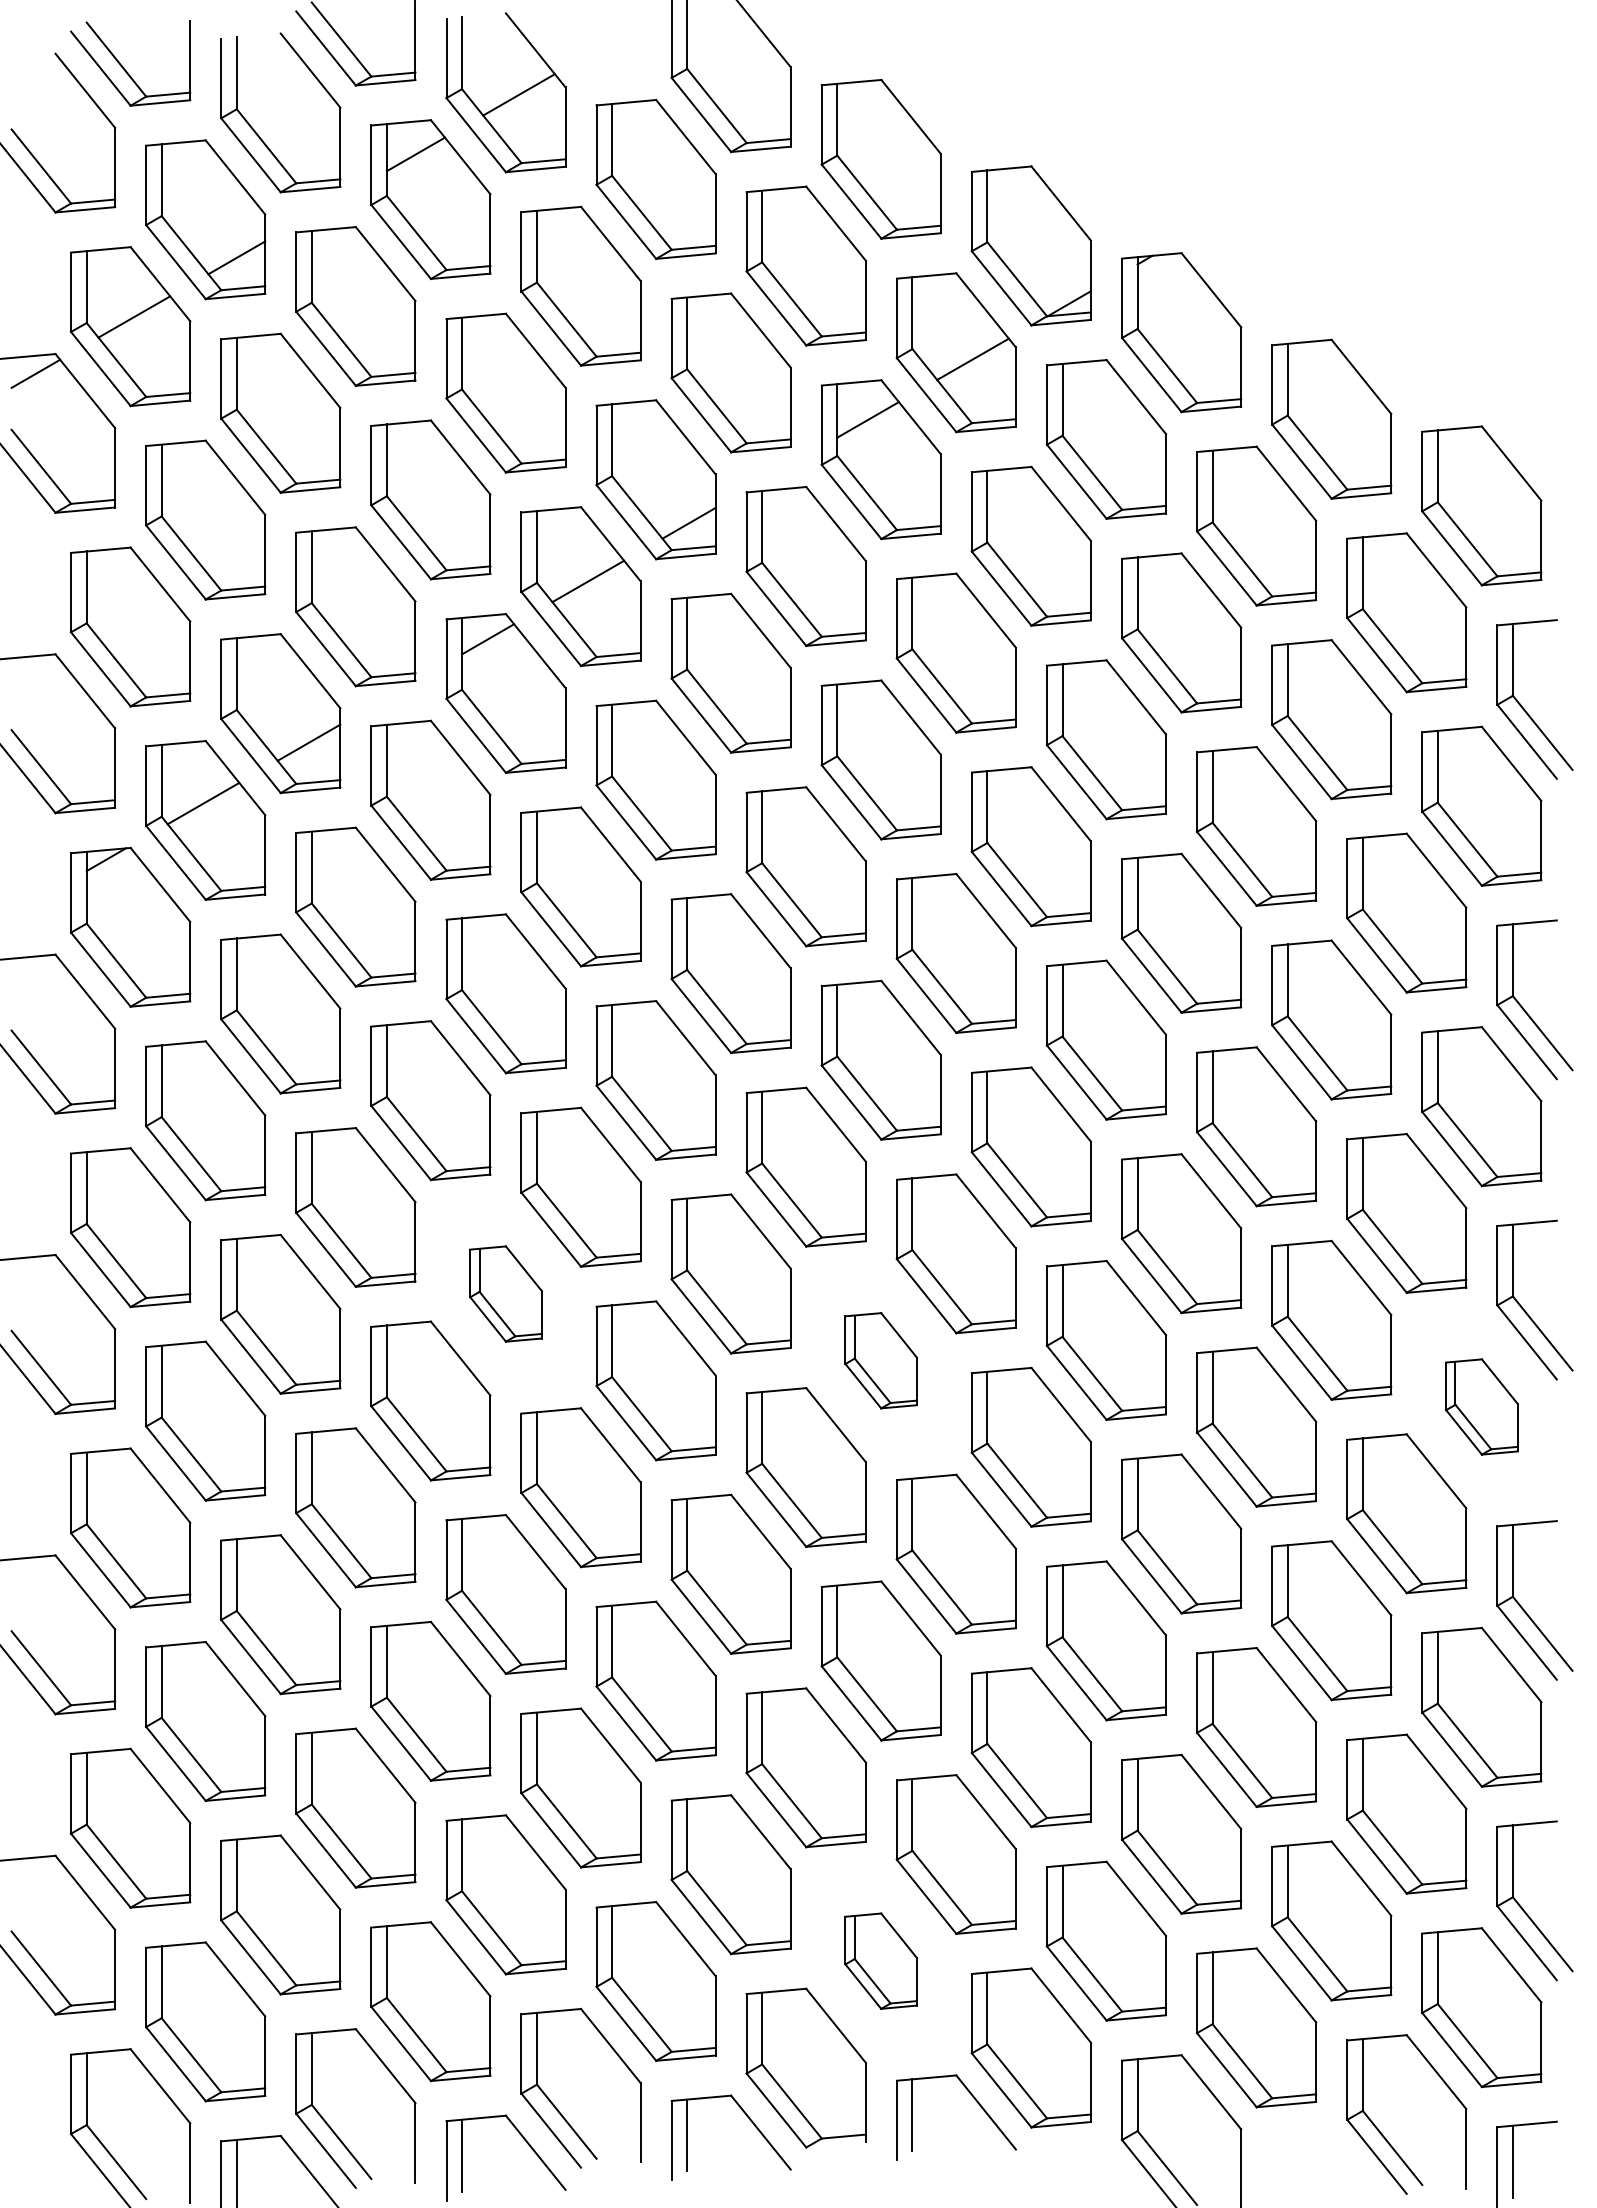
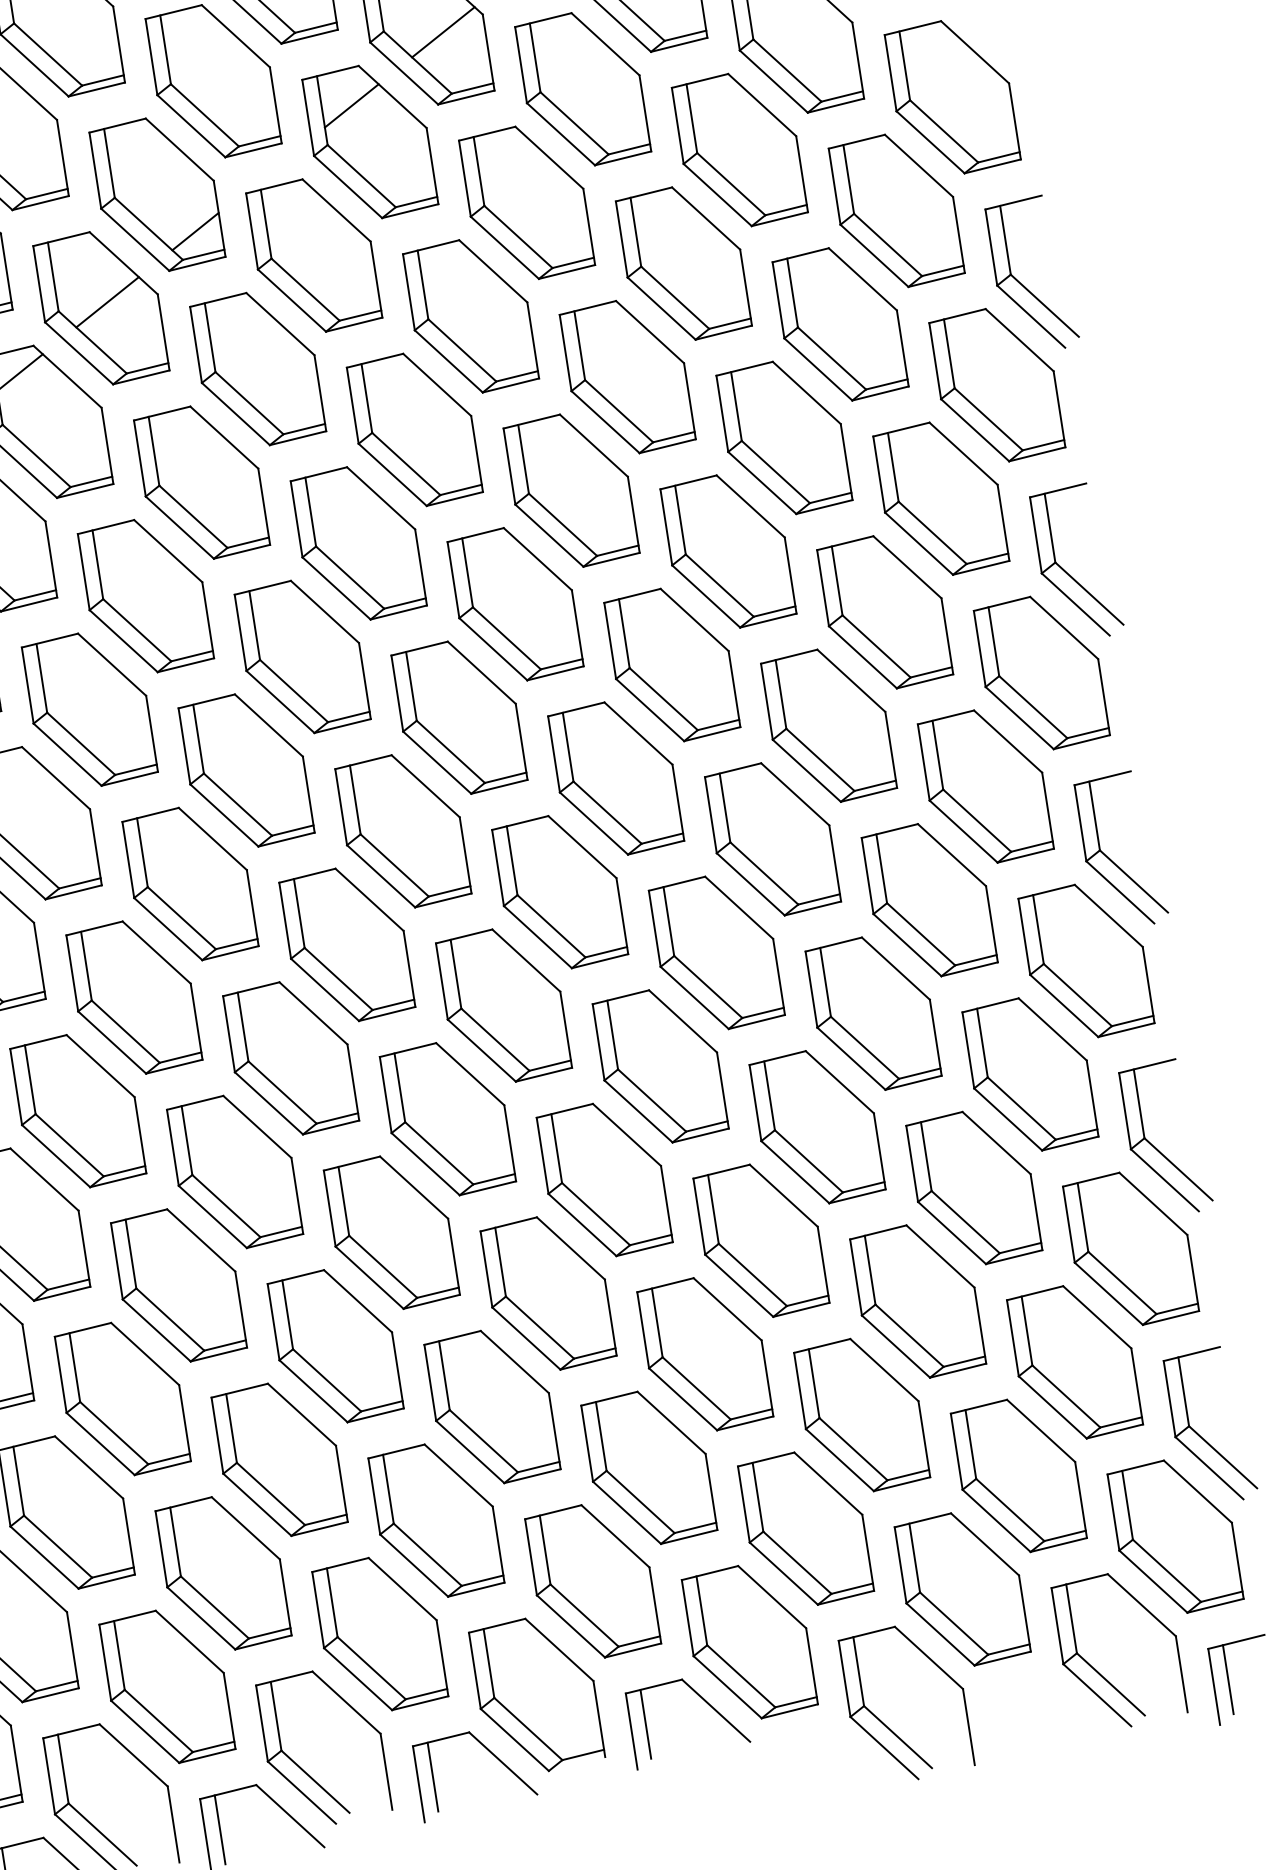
part: (505, 1293) -> (133, 997), size x1.67
part: (880, 1360) -> (503, 1005), size x1.67
part: (1481, 1406) -> (1086, 960), size x1.67
part: (880, 1960) -> (592, 1580), size x1.67

